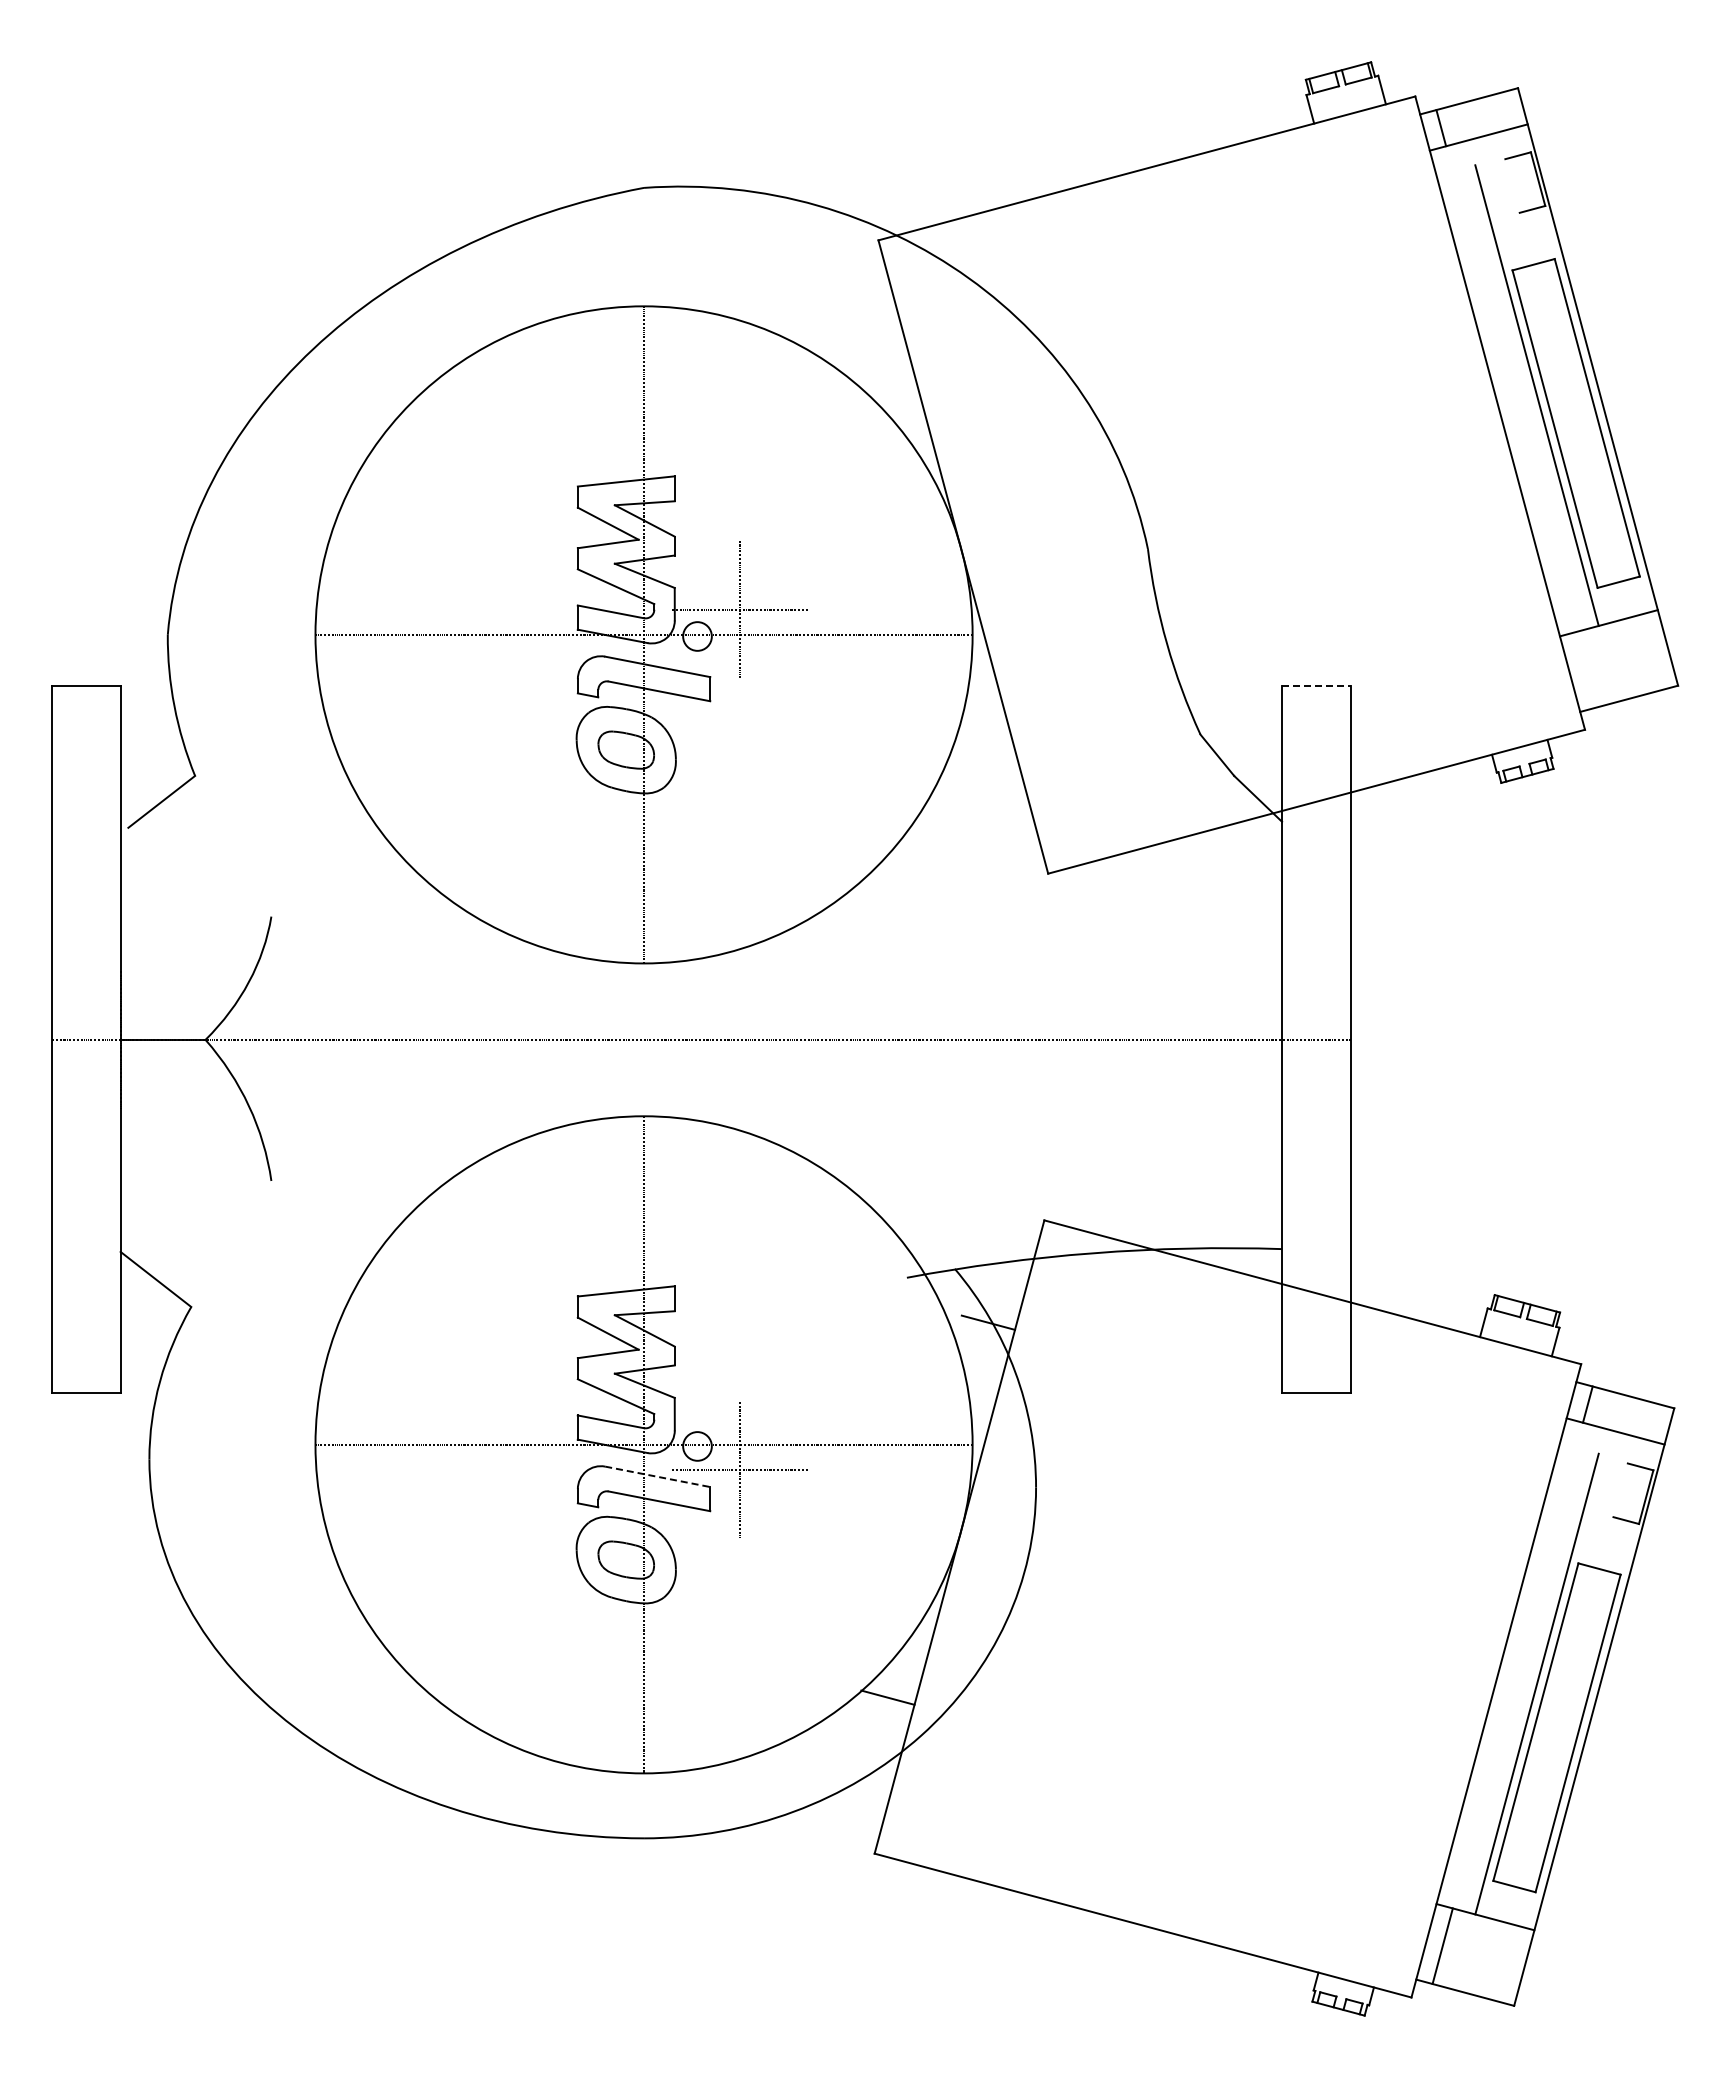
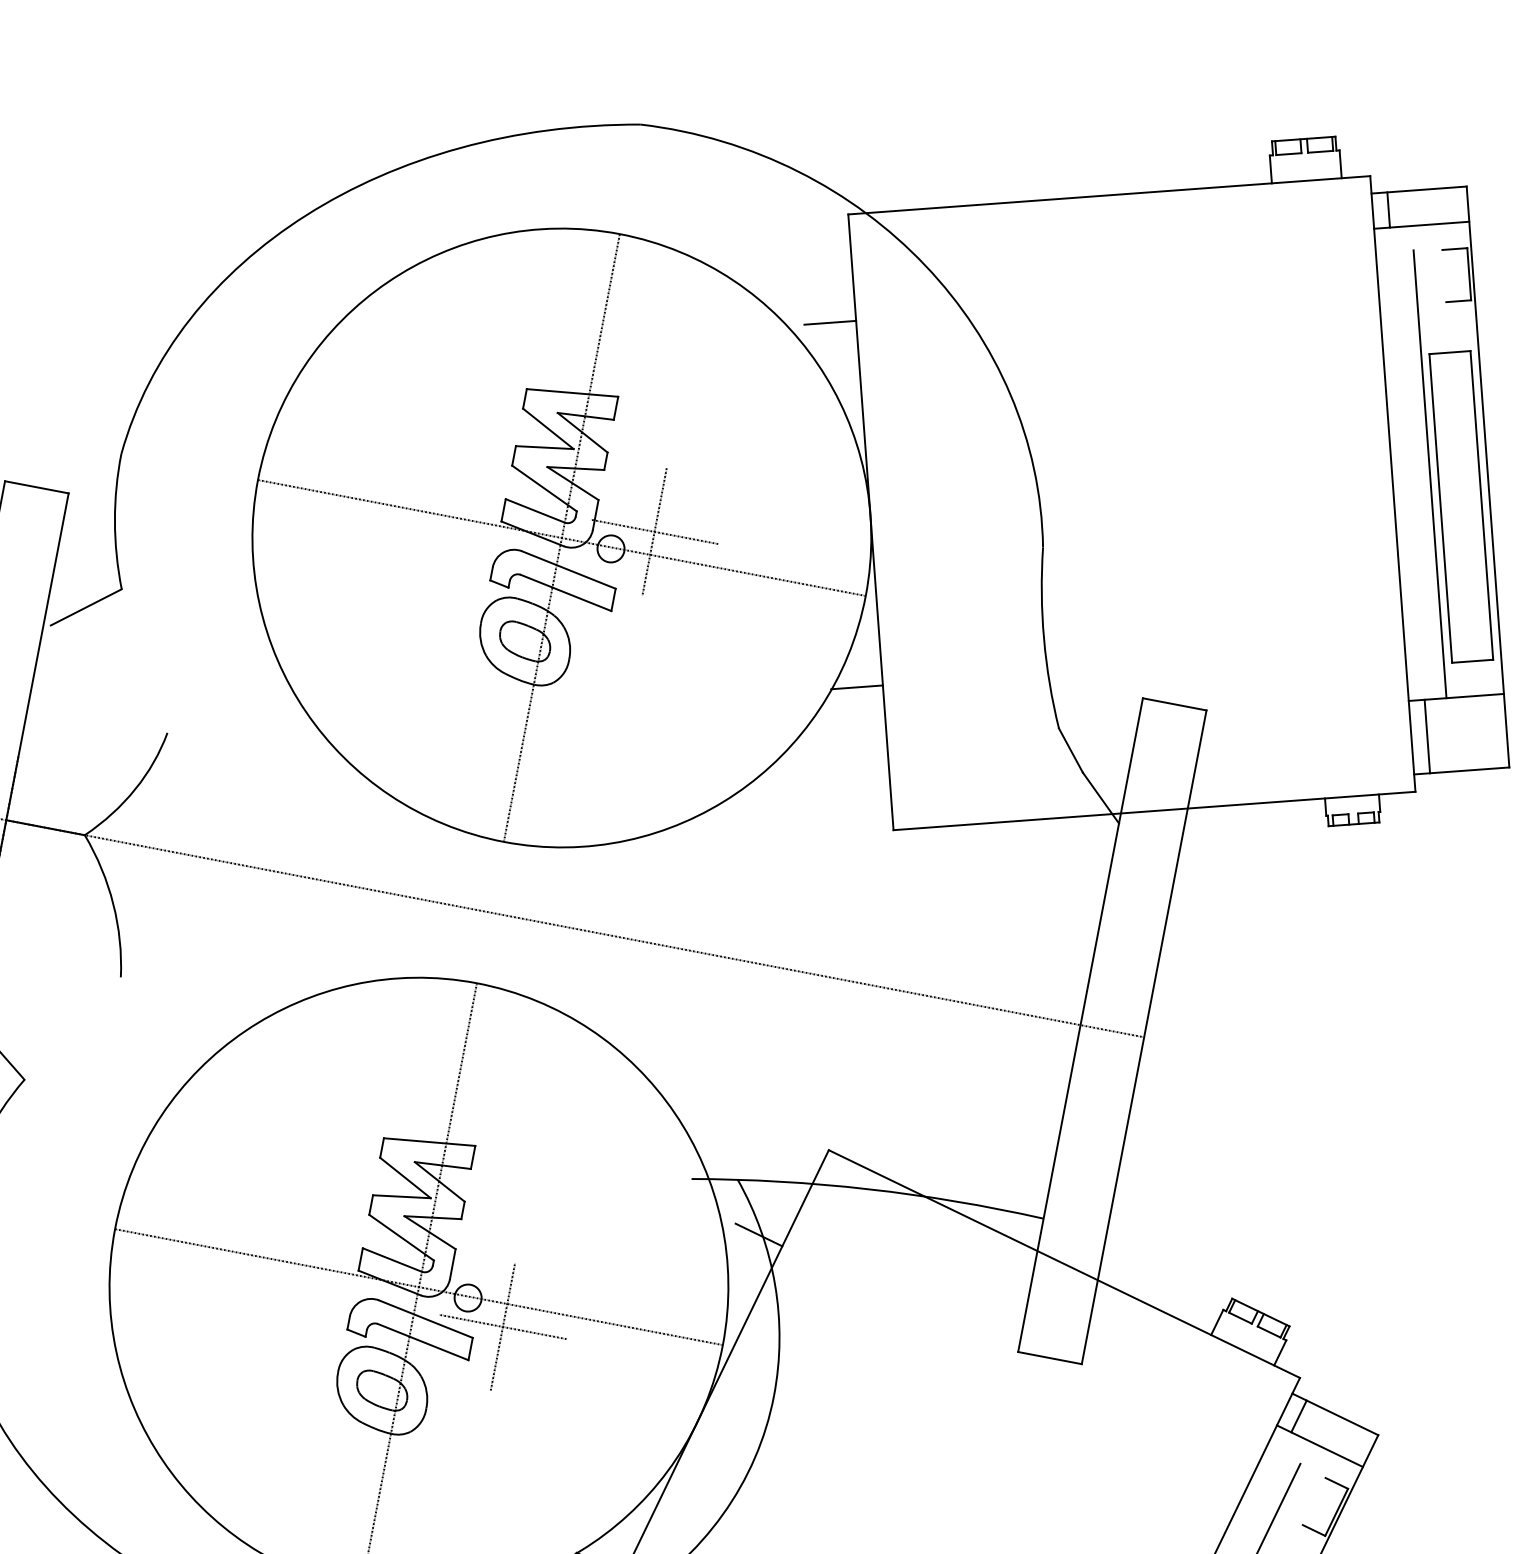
line: (880, 356) -> (829, 322), added
line: (1586, 669) -> (1427, 736), added
line: (1316, 686) -> (1174, 704), dashed -> solid
line: (981, 731) -> (856, 686), added
line: (657, 1476) -> (425, 1318), dashed -> solid

